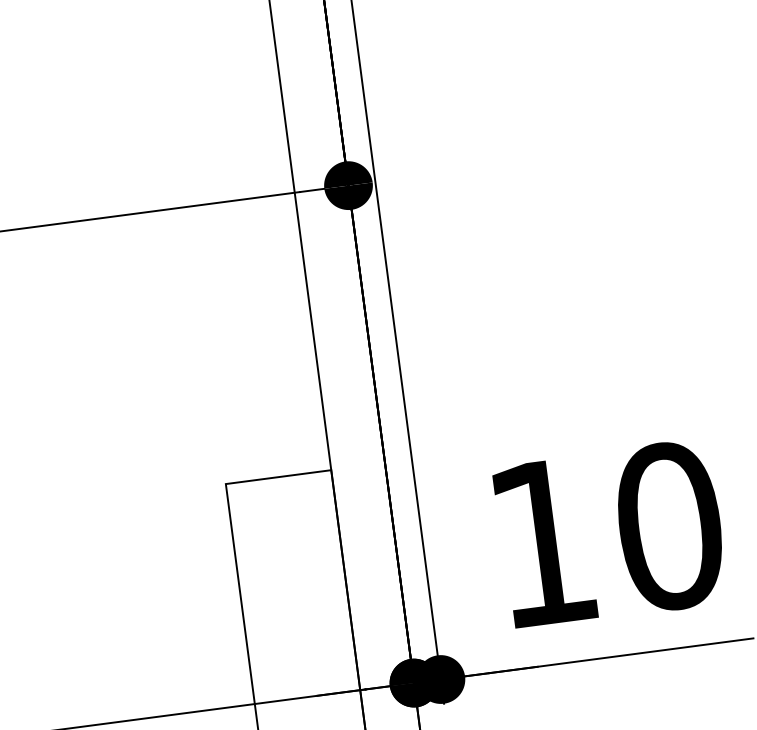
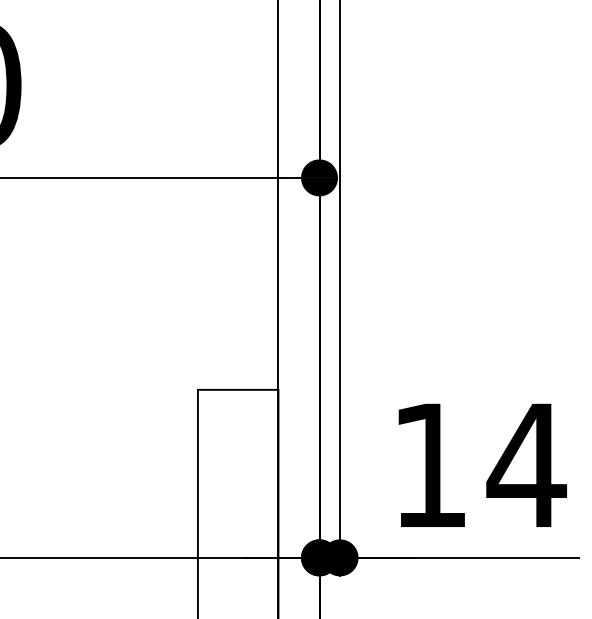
text: (669, 526) -> (526, 465), 10 -> 14

